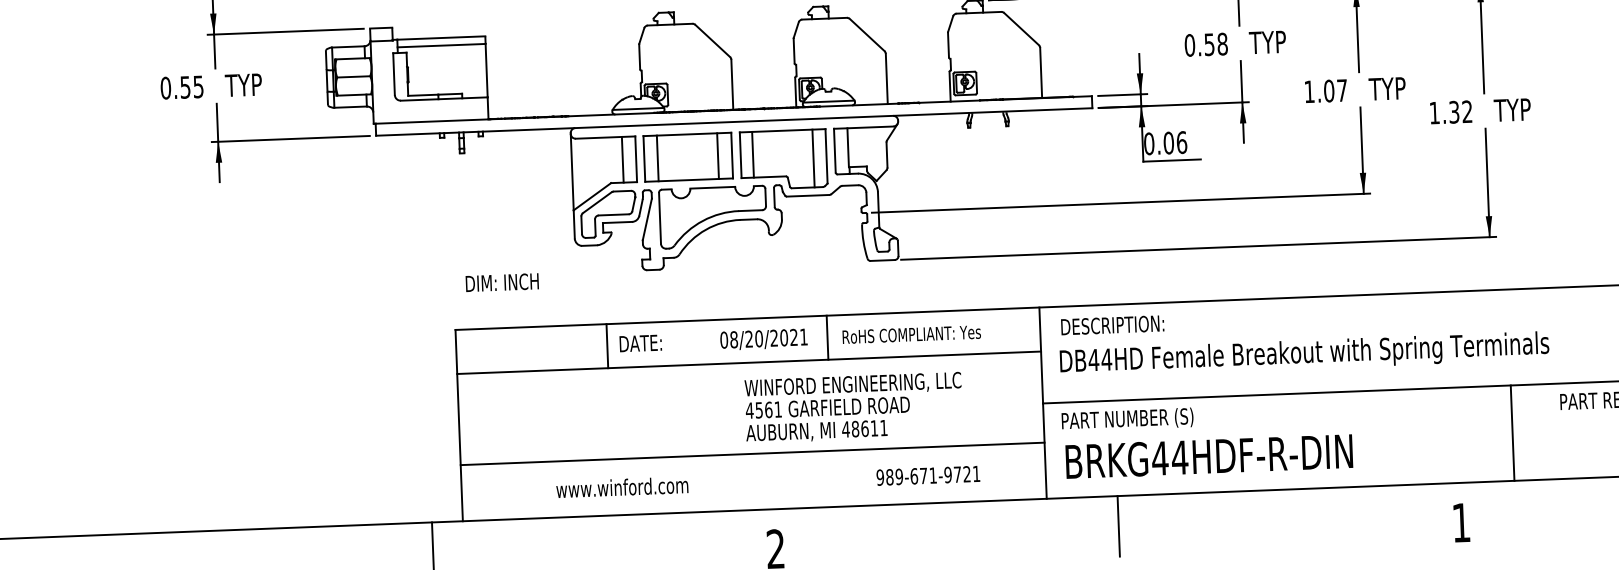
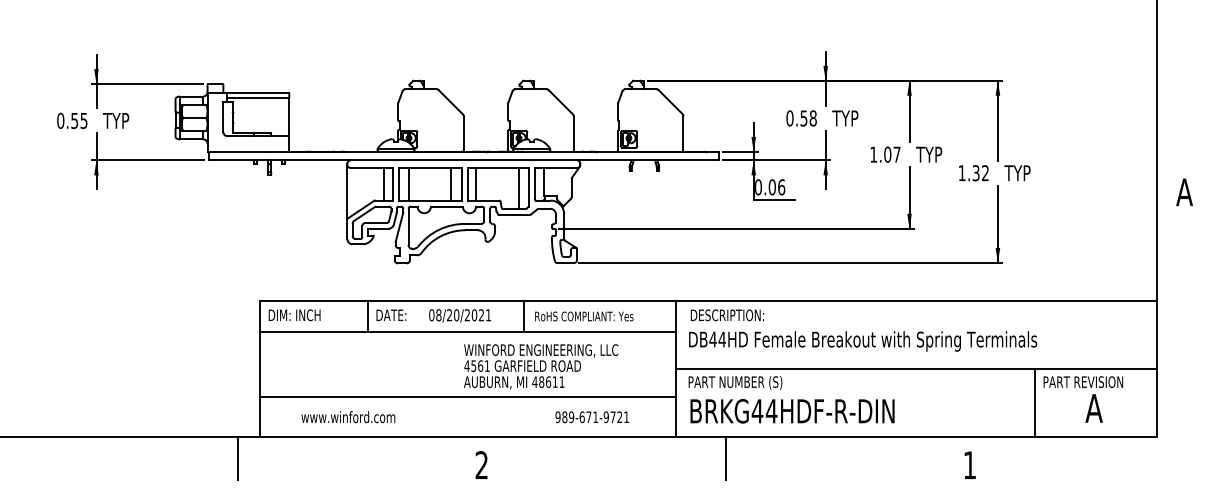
text: (502, 282) -> (294, 315), moved
text: (764, 338) -> (460, 315), moved
line: (1512, 432) -> (1034, 402), moved
text: (622, 487) -> (348, 417), moved

